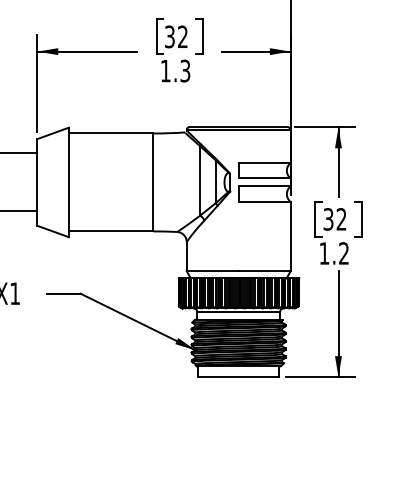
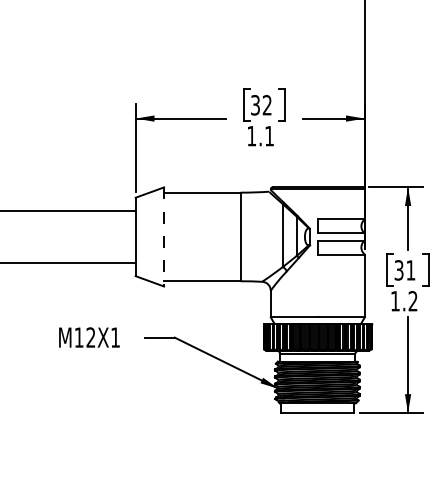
text: (185, 70) -> (269, 135), 1.3 -> 1.1
line: (69, 181) -> (164, 236), solid -> dashed
text: (341, 219) -> (410, 270), 32 -> 31

